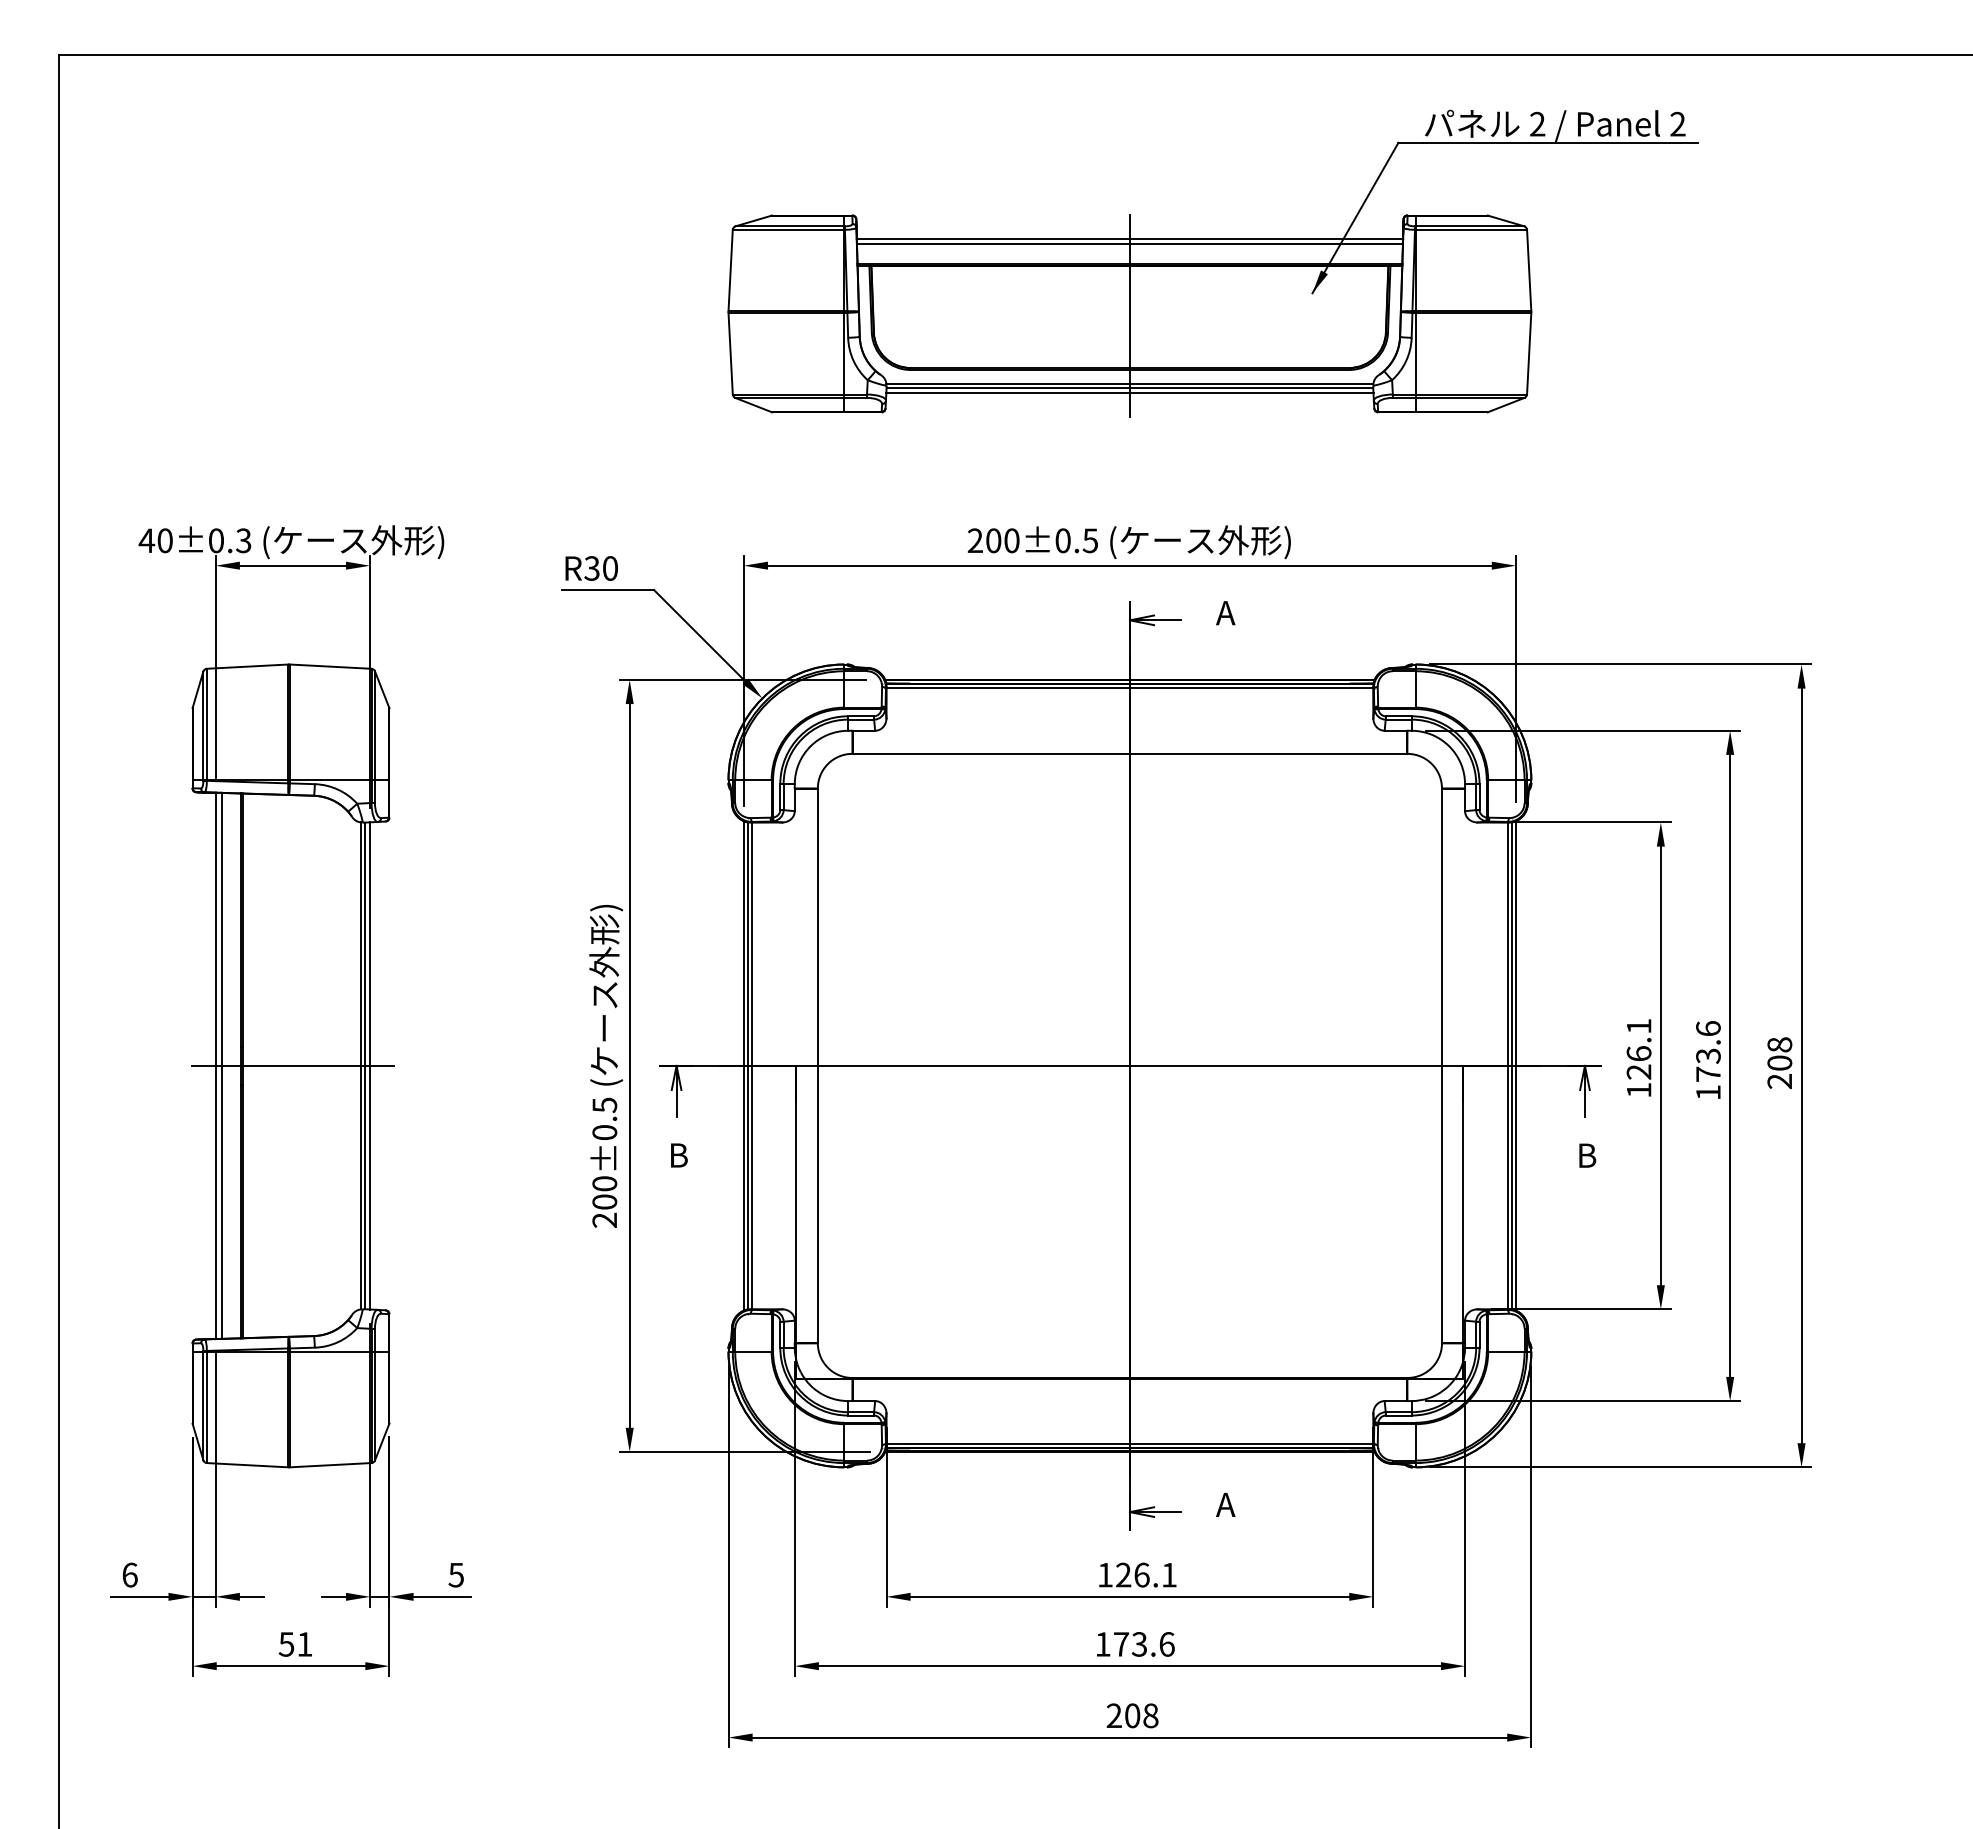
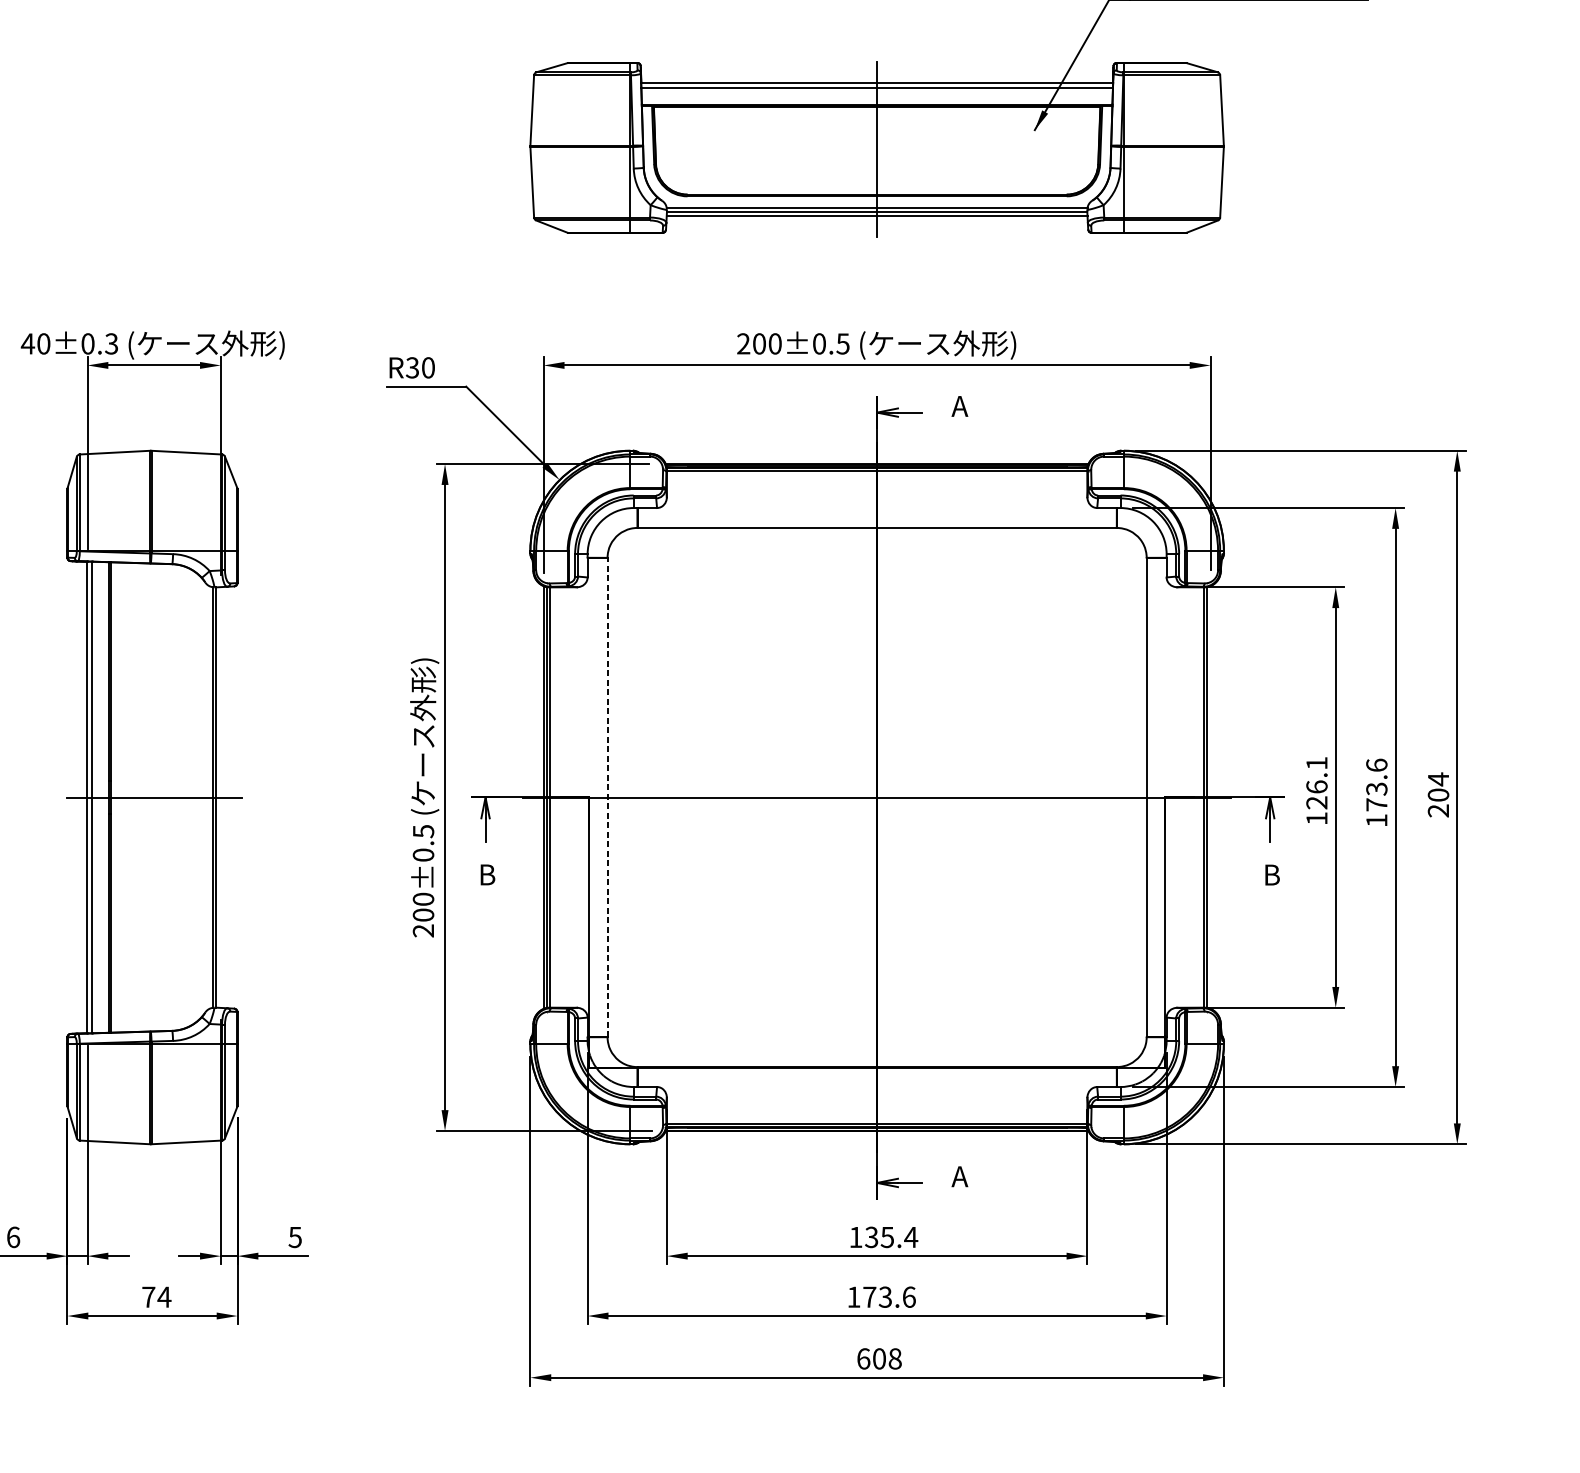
text: (1779, 1044) -> (1438, 779), 208 -> 204
line: (370, 1065) -> (221, 797), removed
line: (817, 1065) -> (607, 797), solid -> dashed
line: (1515, 1065) -> (1210, 797), removed
text: (1146, 1574) -> (891, 1236), 126.1 -> 135.4
text: (295, 1644) -> (156, 1297), 51 -> 74
text: (1114, 1715) -> (863, 1358), 208 -> 608

